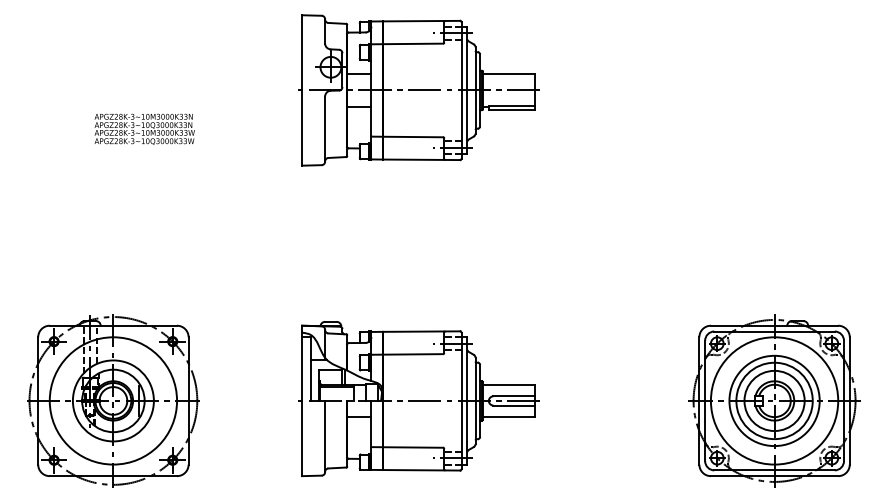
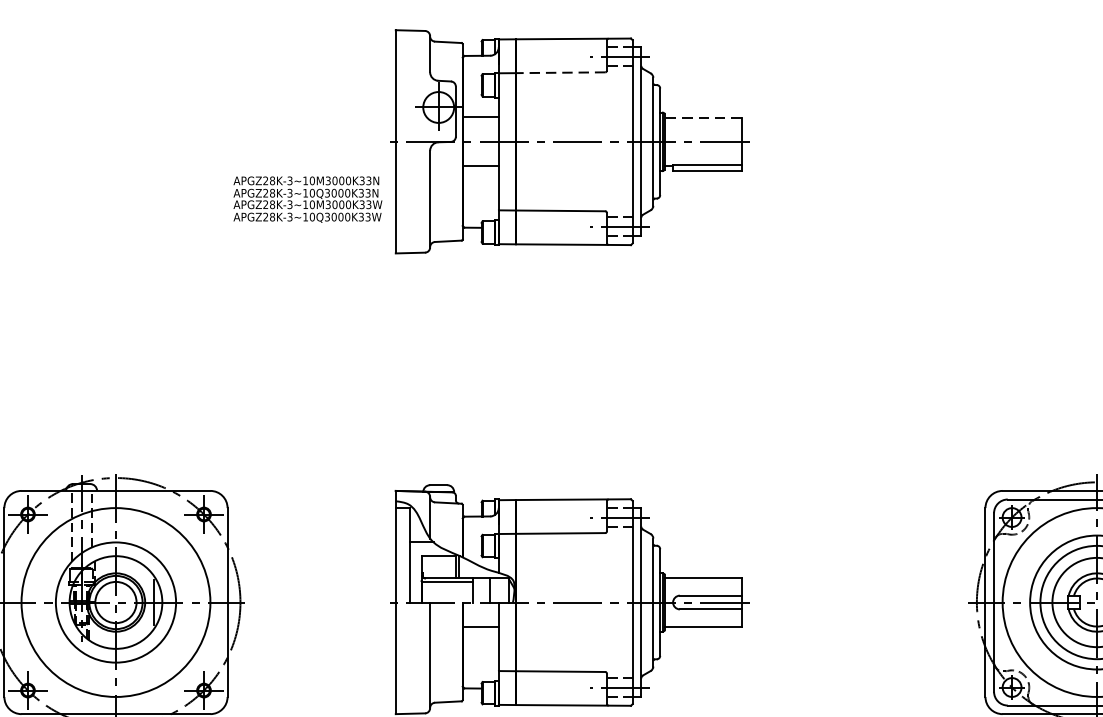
line: (412, 43) -> (559, 72), solid -> dashed
line: (508, 74) -> (702, 118), solid -> dashed
text: (144, 128) -> (307, 198), moved

